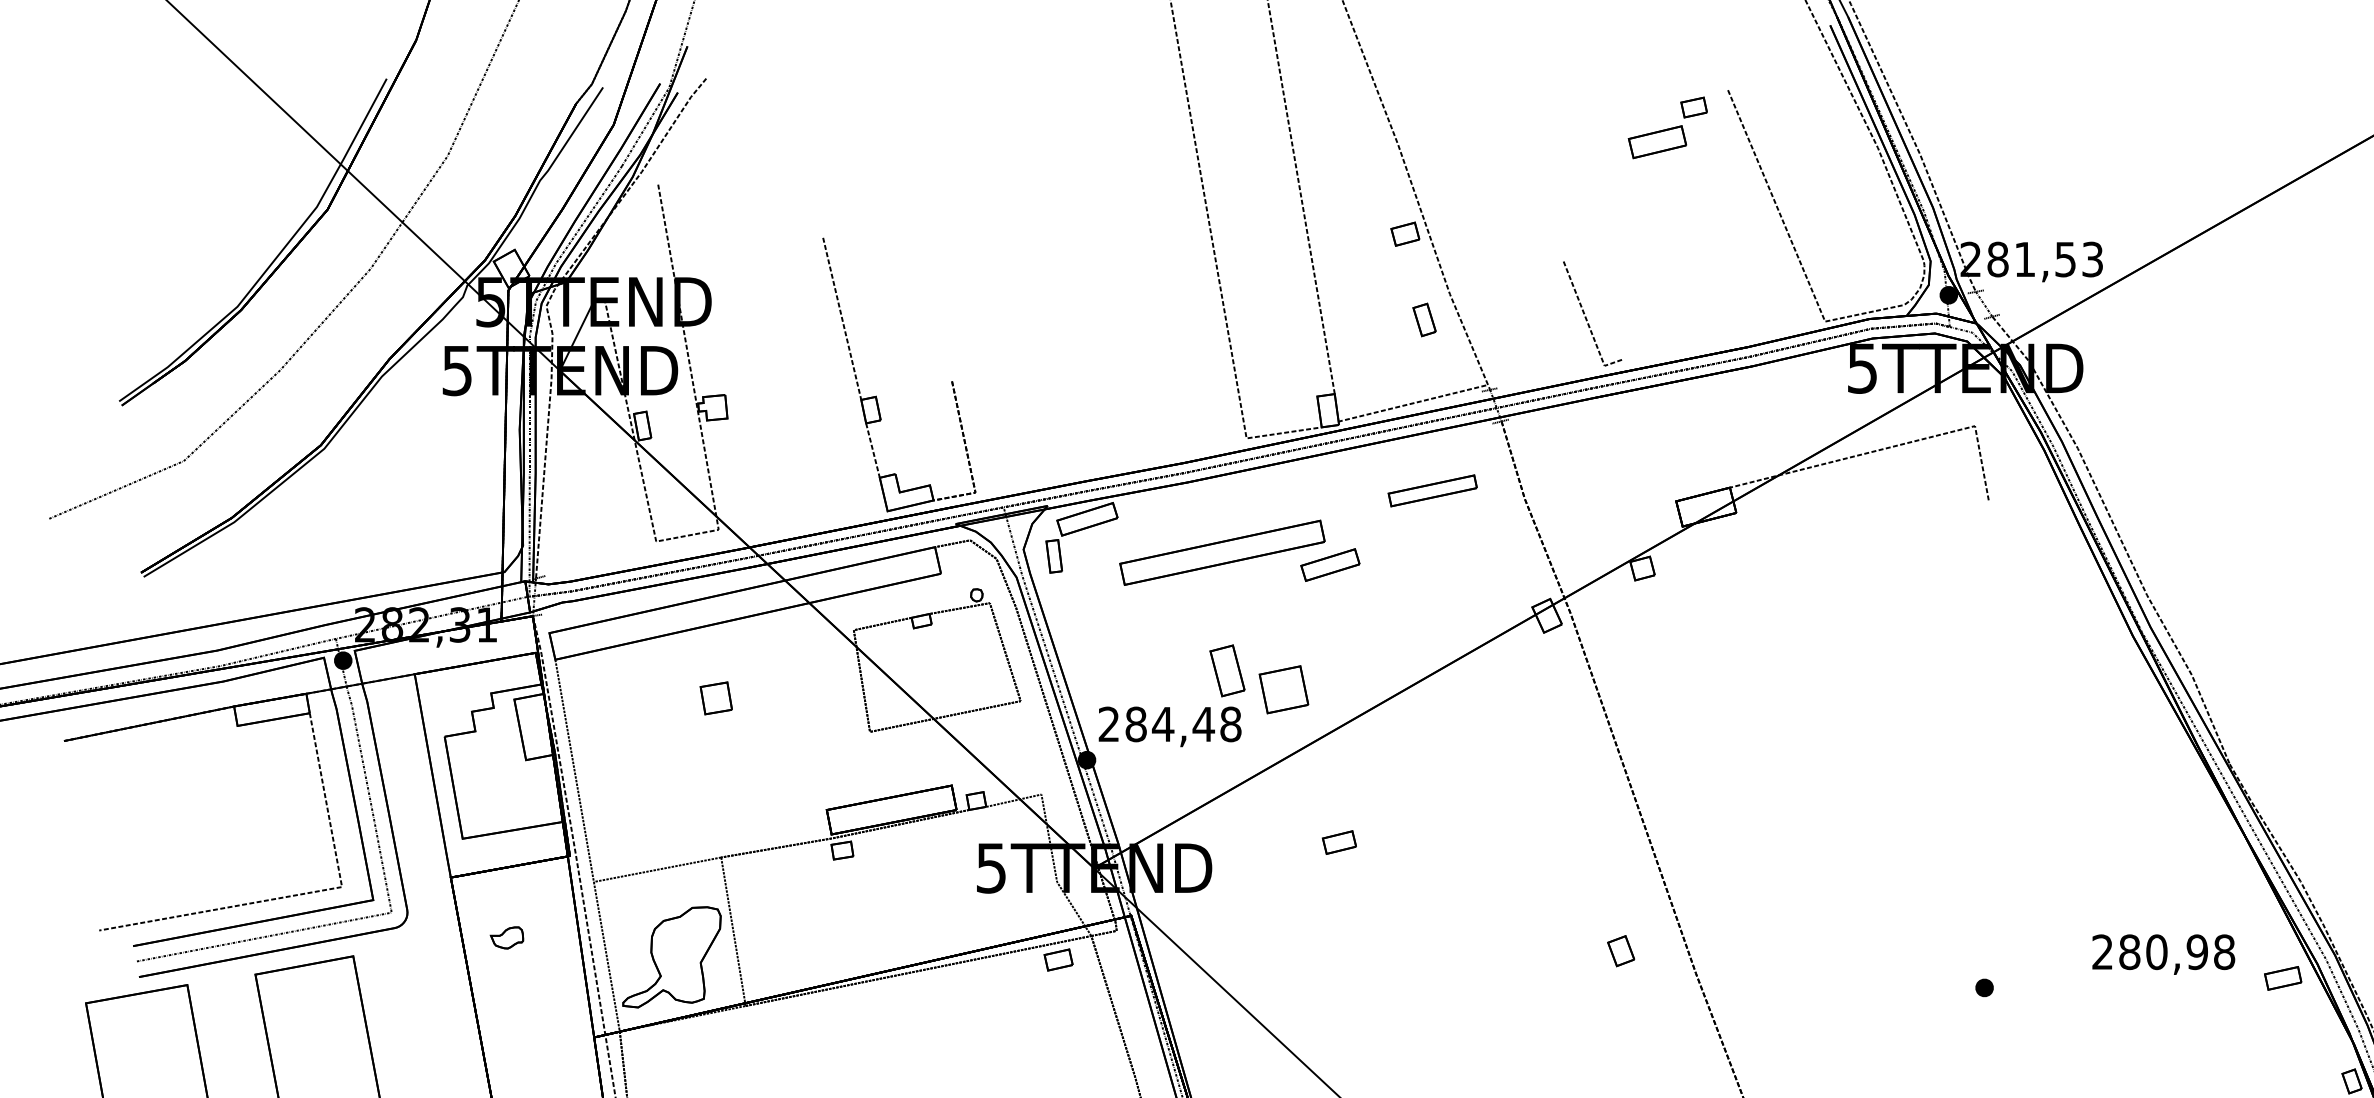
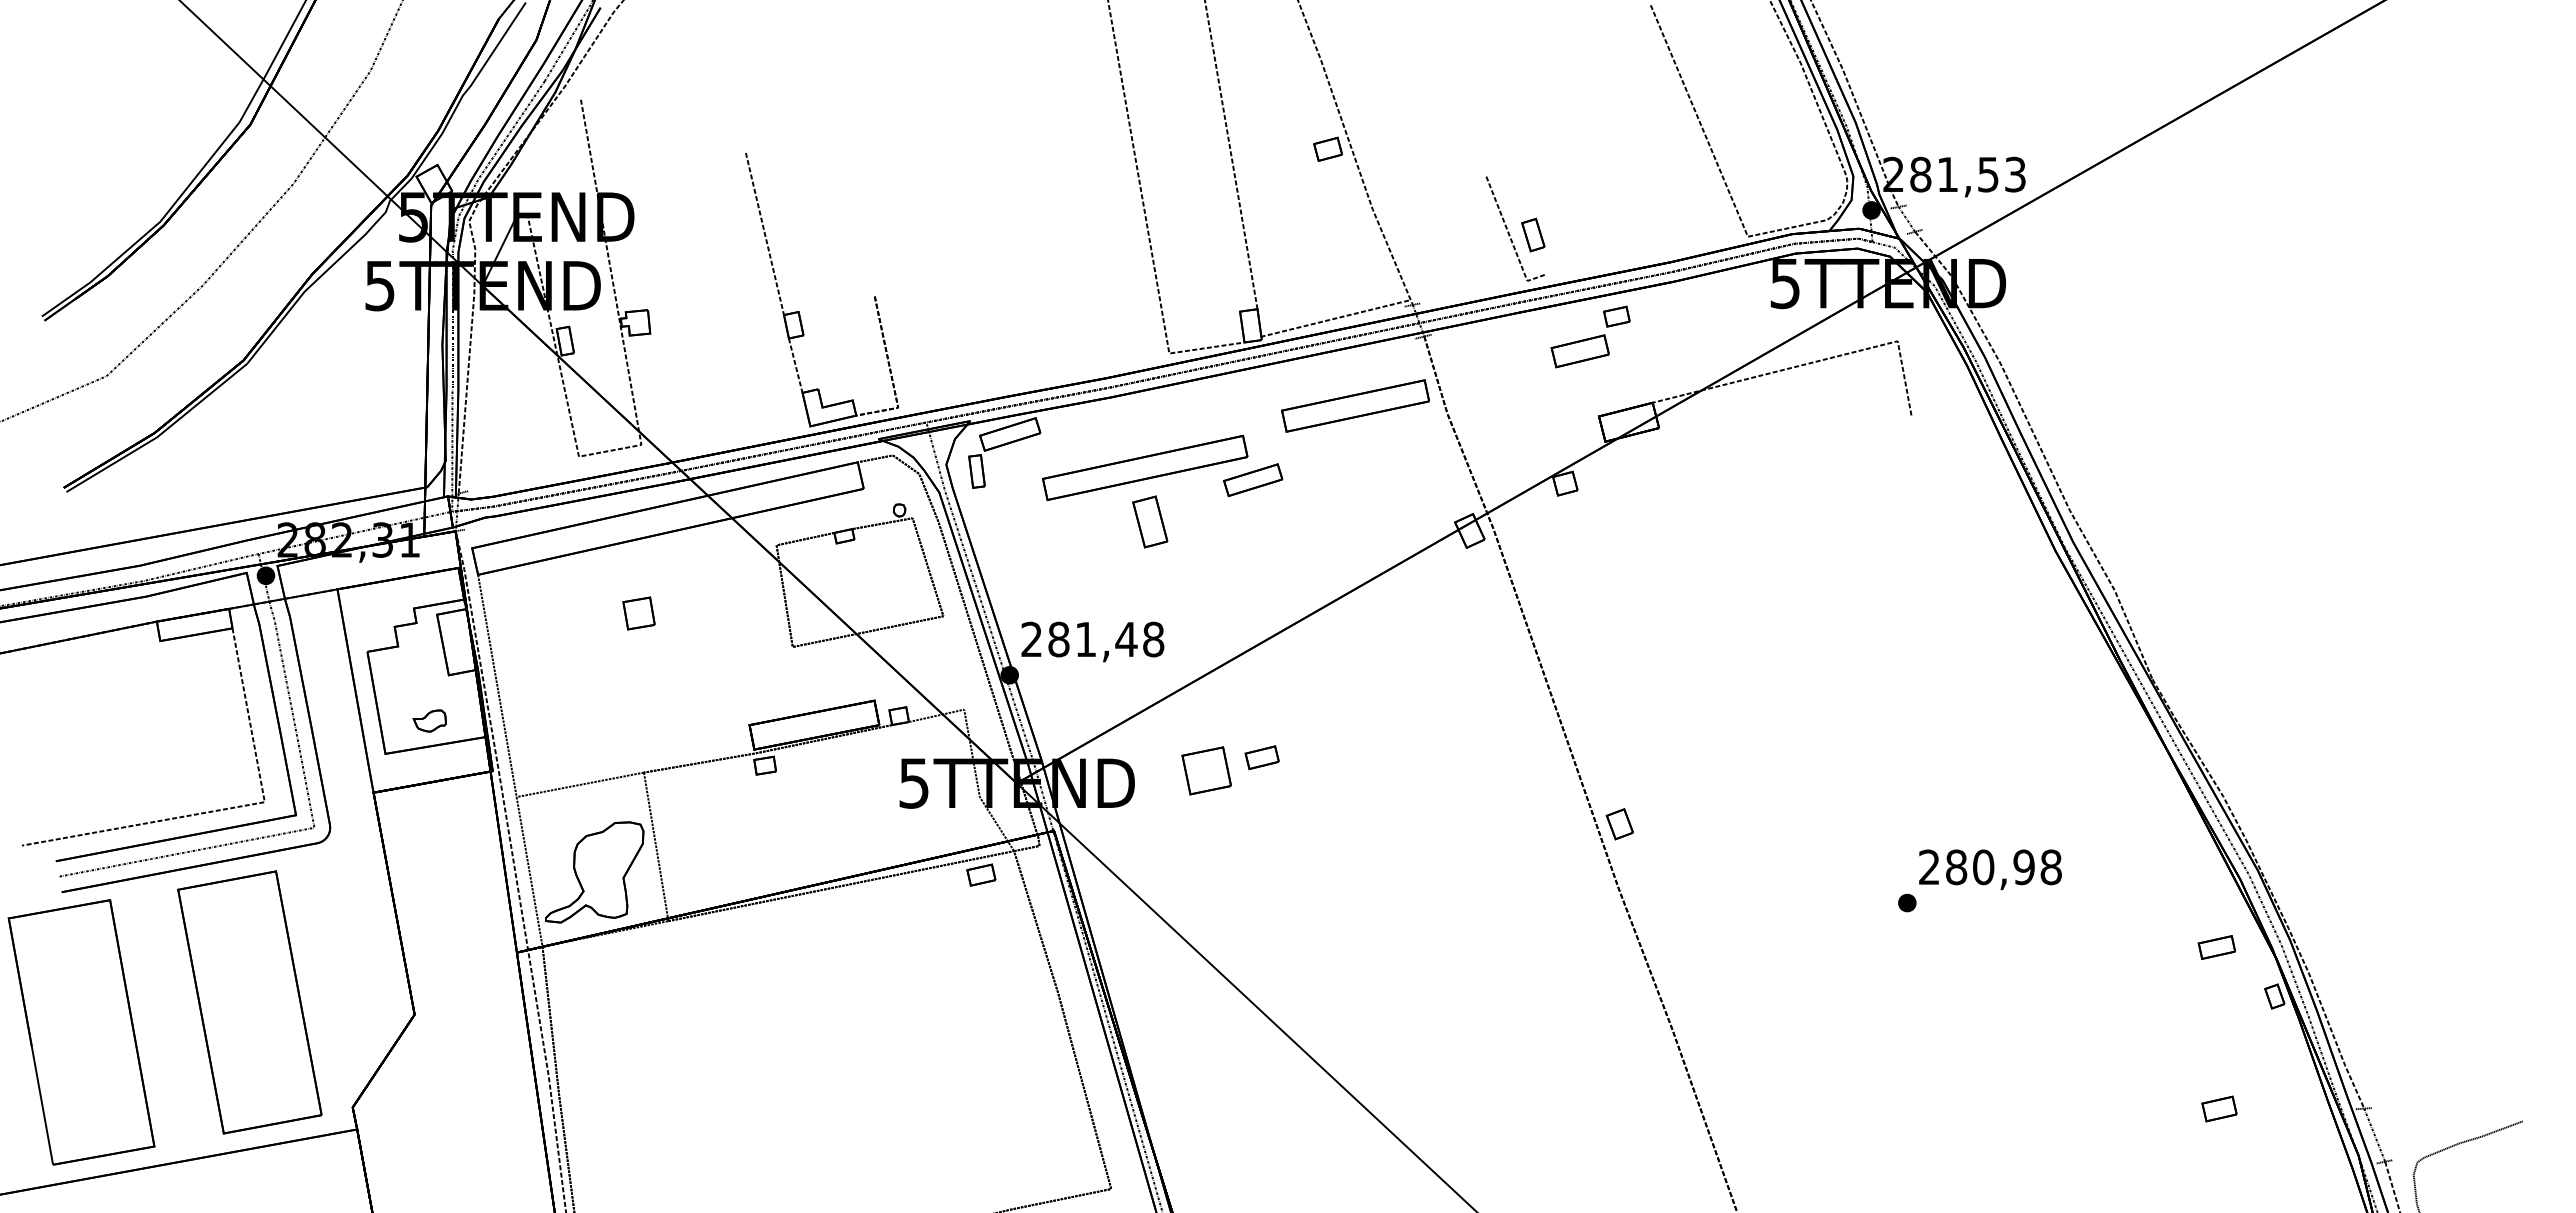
part: (1667, 127) -> (1590, 336), moved
part: (1424, 319) -> (1533, 234), moved
part: (1432, 490) -> (1355, 405), size x1.67
part: (1227, 670) -> (1150, 521), moved
part: (1283, 689) -> (1206, 770), moved
text: (1162, 724) -> (1085, 639), 284,48 -> 281,48
part: (506, 937) -> (429, 720), moved
part: (1620, 951) -> (1619, 824), moved
text: (2163, 954) -> (1990, 869), moved
part: (2282, 978) -> (2216, 947), moved

